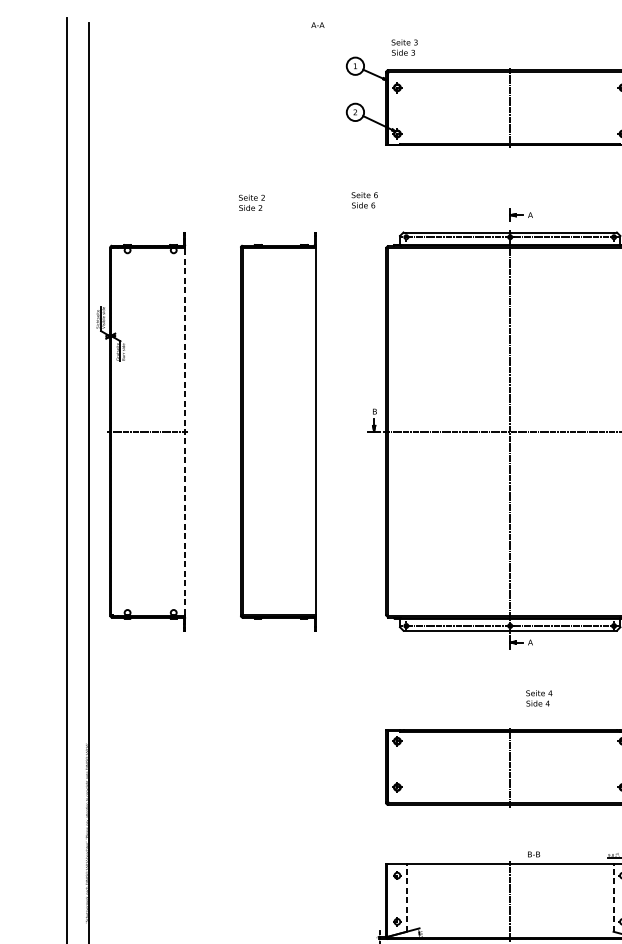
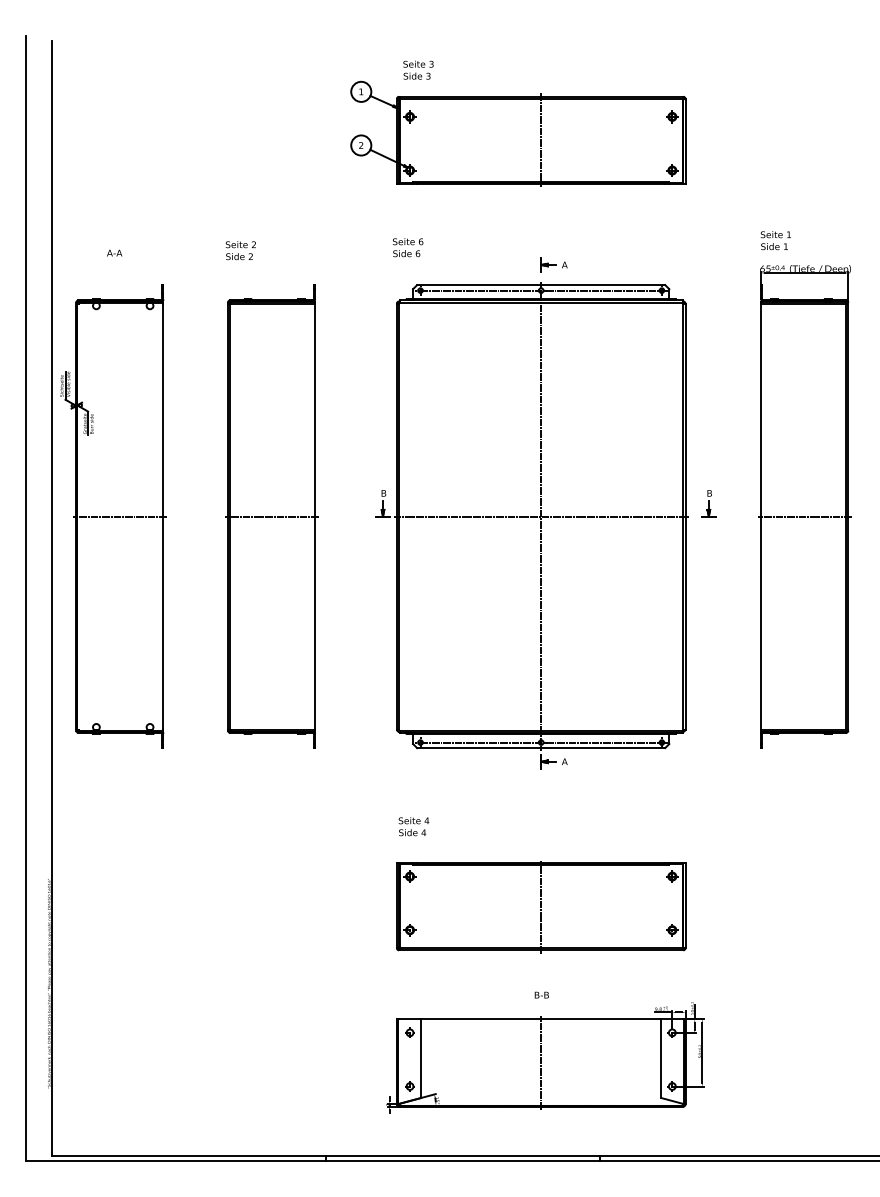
text: (317, 24) -> (114, 252), moved
text: (365, 200) -> (408, 247), moved
line: (185, 431) -> (163, 516), dashed -> solid
line: (278, 431) -> (271, 516), added
text: (538, 698) -> (413, 826), moved
text: (533, 853) -> (541, 994), moved
line: (407, 897) -> (421, 1058), dashed -> solid
line: (613, 897) -> (661, 1058), dashed -> solid

